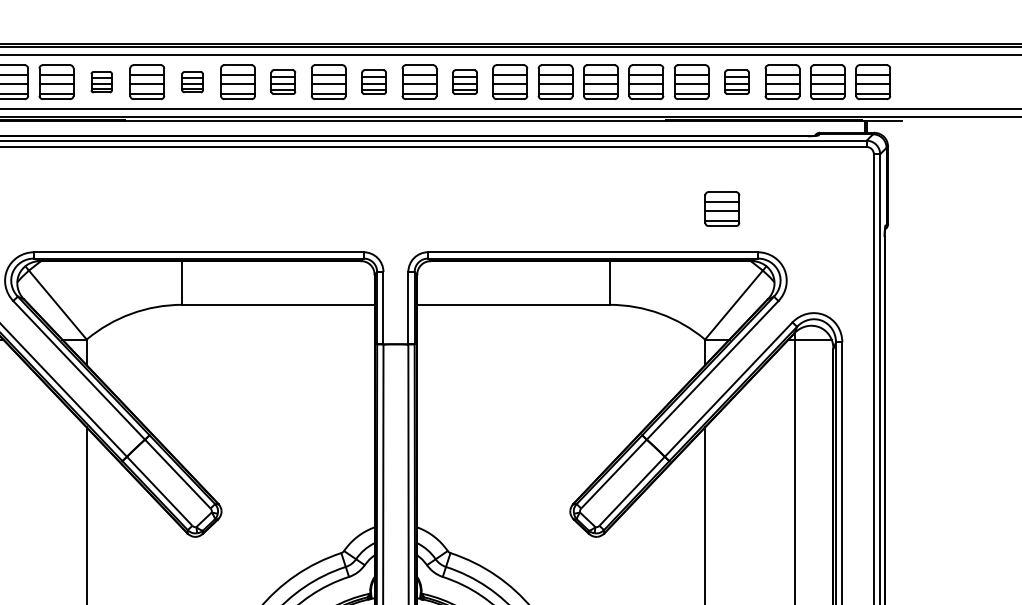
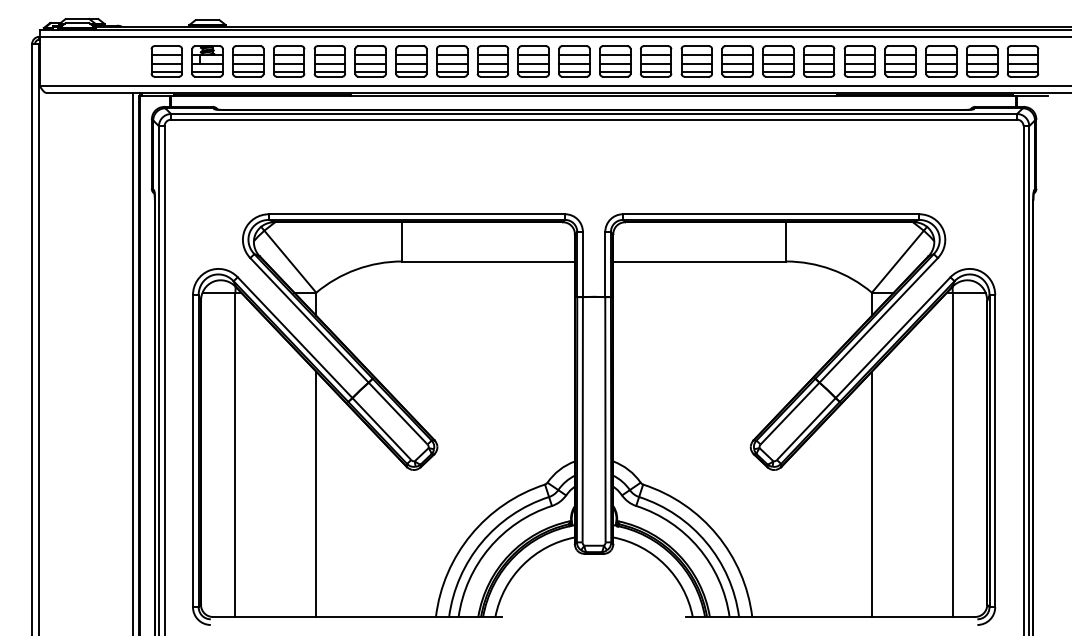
part: (101, 82) -> (329, 61), size x1.67
part: (192, 82) -> (411, 61), size x1.67
part: (282, 82) -> (492, 61), size x1.43
part: (374, 82) -> (574, 61), size x1.43
part: (465, 82) -> (656, 61), size x1.43
part: (736, 82) -> (900, 61), size x1.43
part: (722, 209) -> (887, 175), removed

